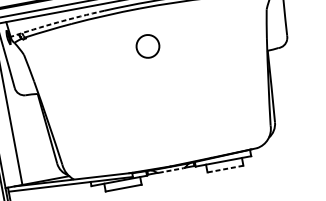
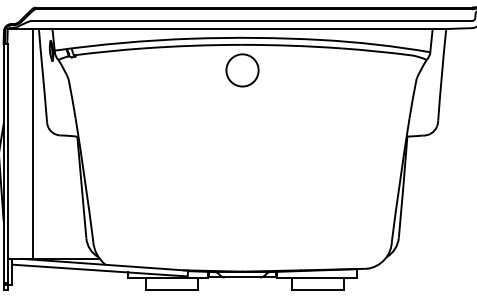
arc: (56, 22) -> (122, 42), dashed -> solid
circle: (147, 46) -> (242, 70), moved
line: (225, 169) -> (318, 289), dashed -> solid
line: (171, 170) -> (242, 277), dashed -> solid

